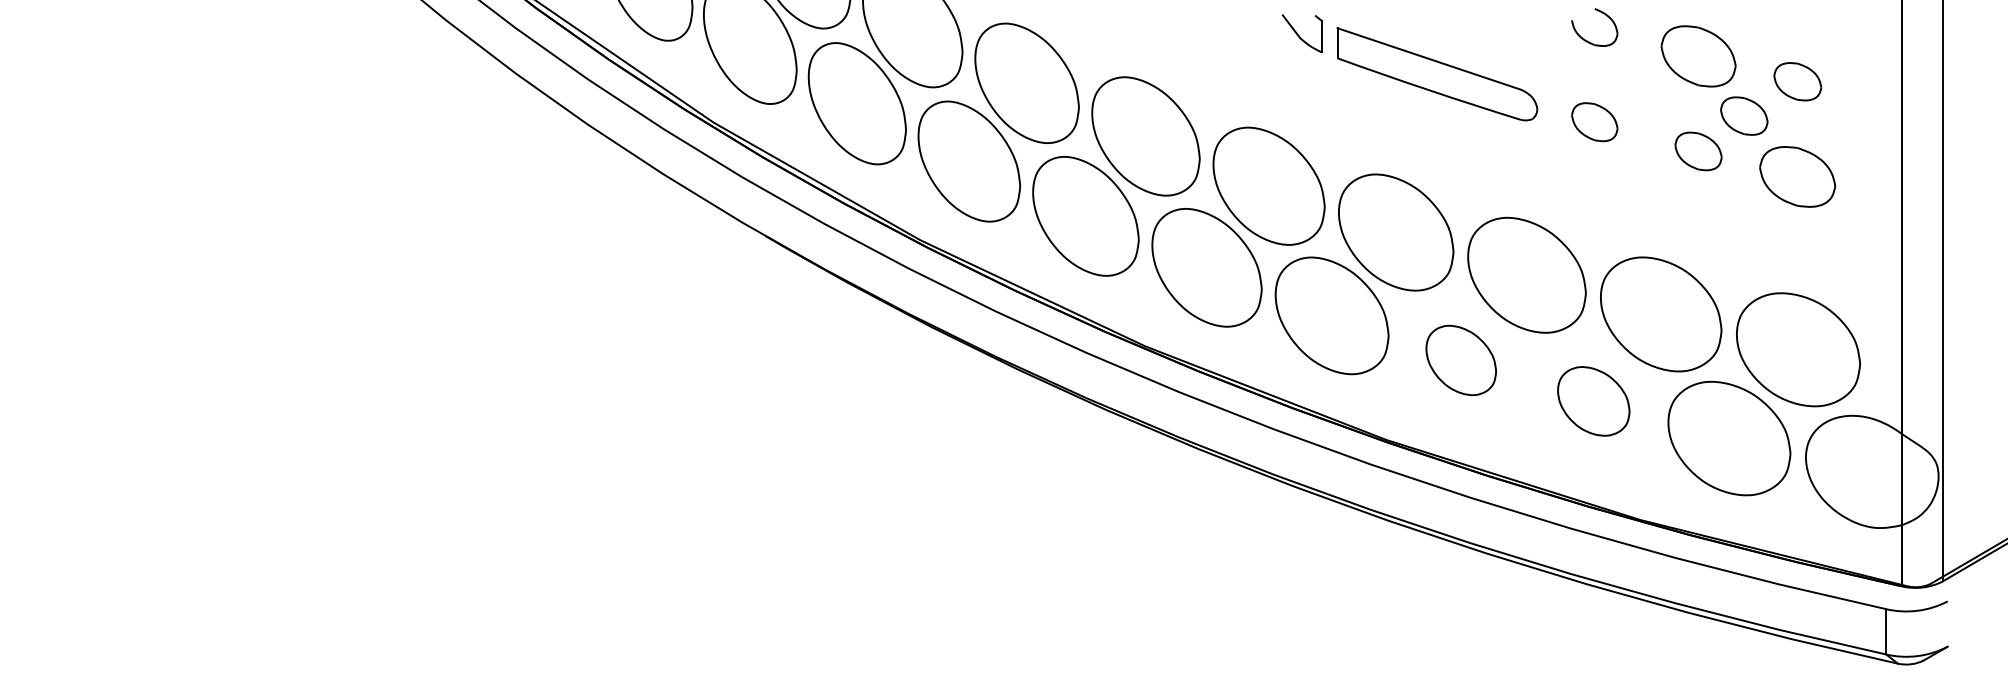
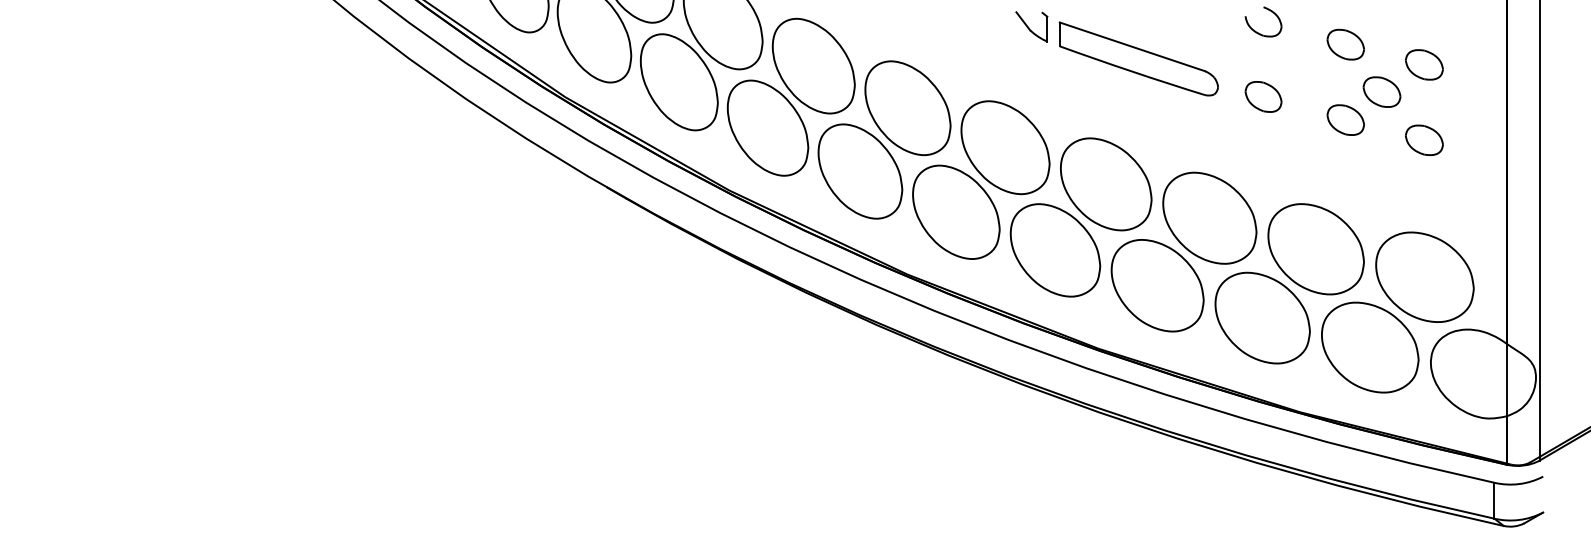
part: (1698, 55) -> (1345, 44), size x0.62
part: (1797, 176) -> (1424, 139), size x0.62
part: (1461, 360) -> (1157, 285), size x1.67
part: (1593, 401) -> (1262, 318), size x1.67

